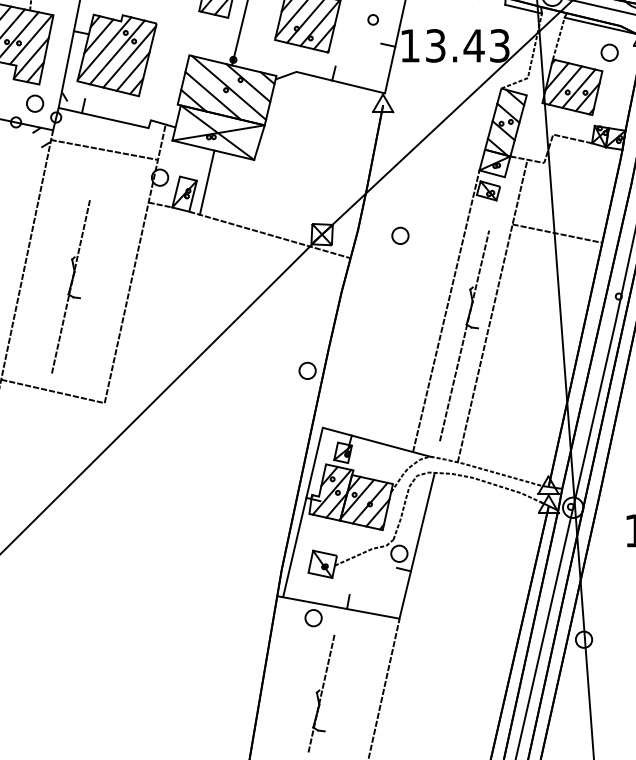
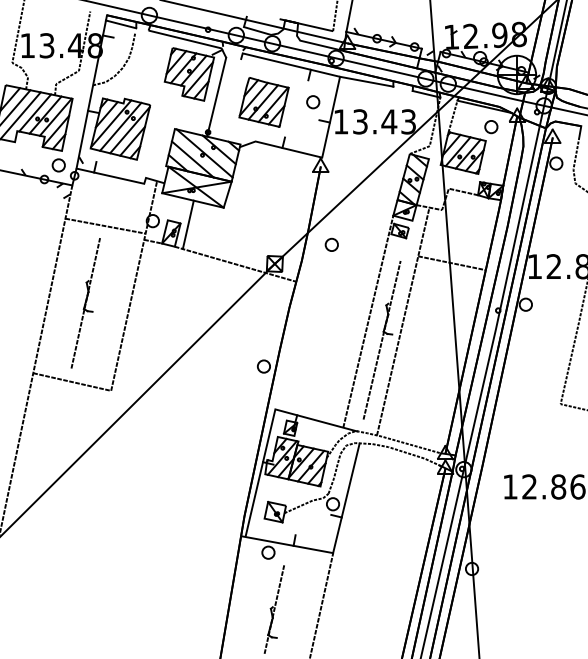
part: (373, 20) -> (313, 102), size x1.67
line: (103, 148) -> (105, 225), moved
part: (399, 235) -> (331, 244), moved

